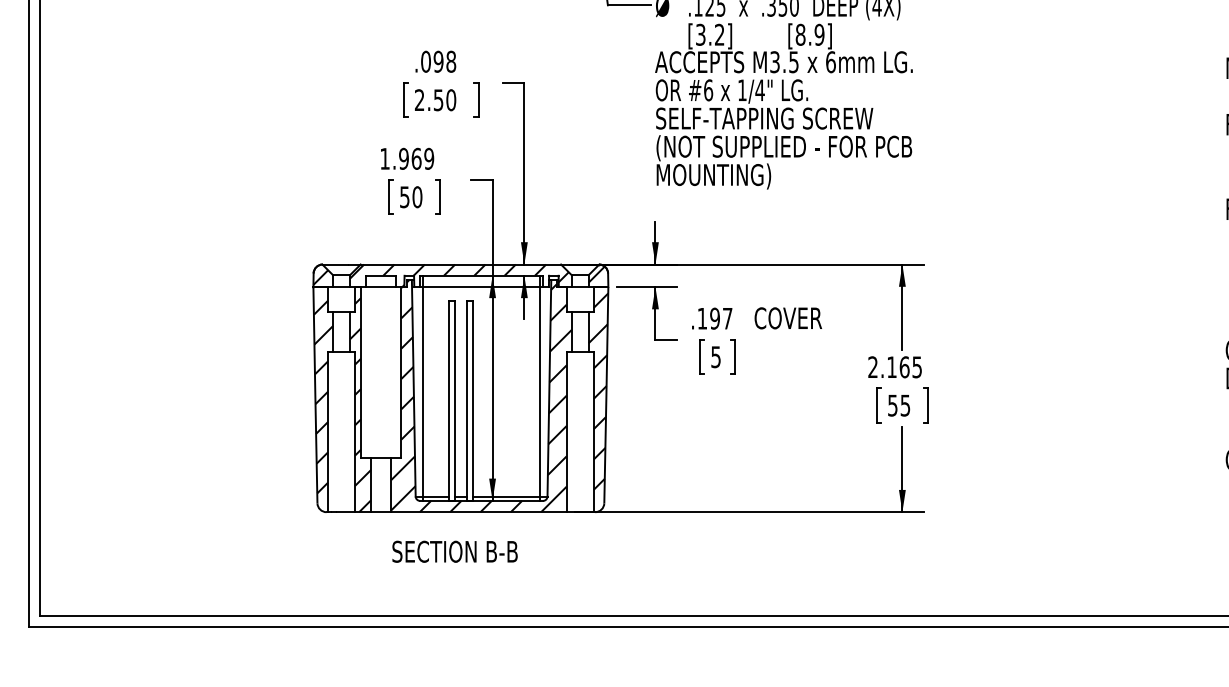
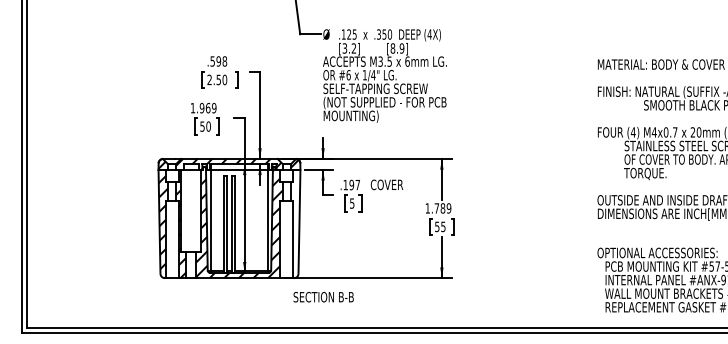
text: (425, 61) -> (212, 61), .098 -> .598
text: (895, 367) -> (438, 208), 2.165 -> 1.789
hatch: (598, 390) -> (295, 219), removed
text: (454, 552) -> (323, 297), moved

